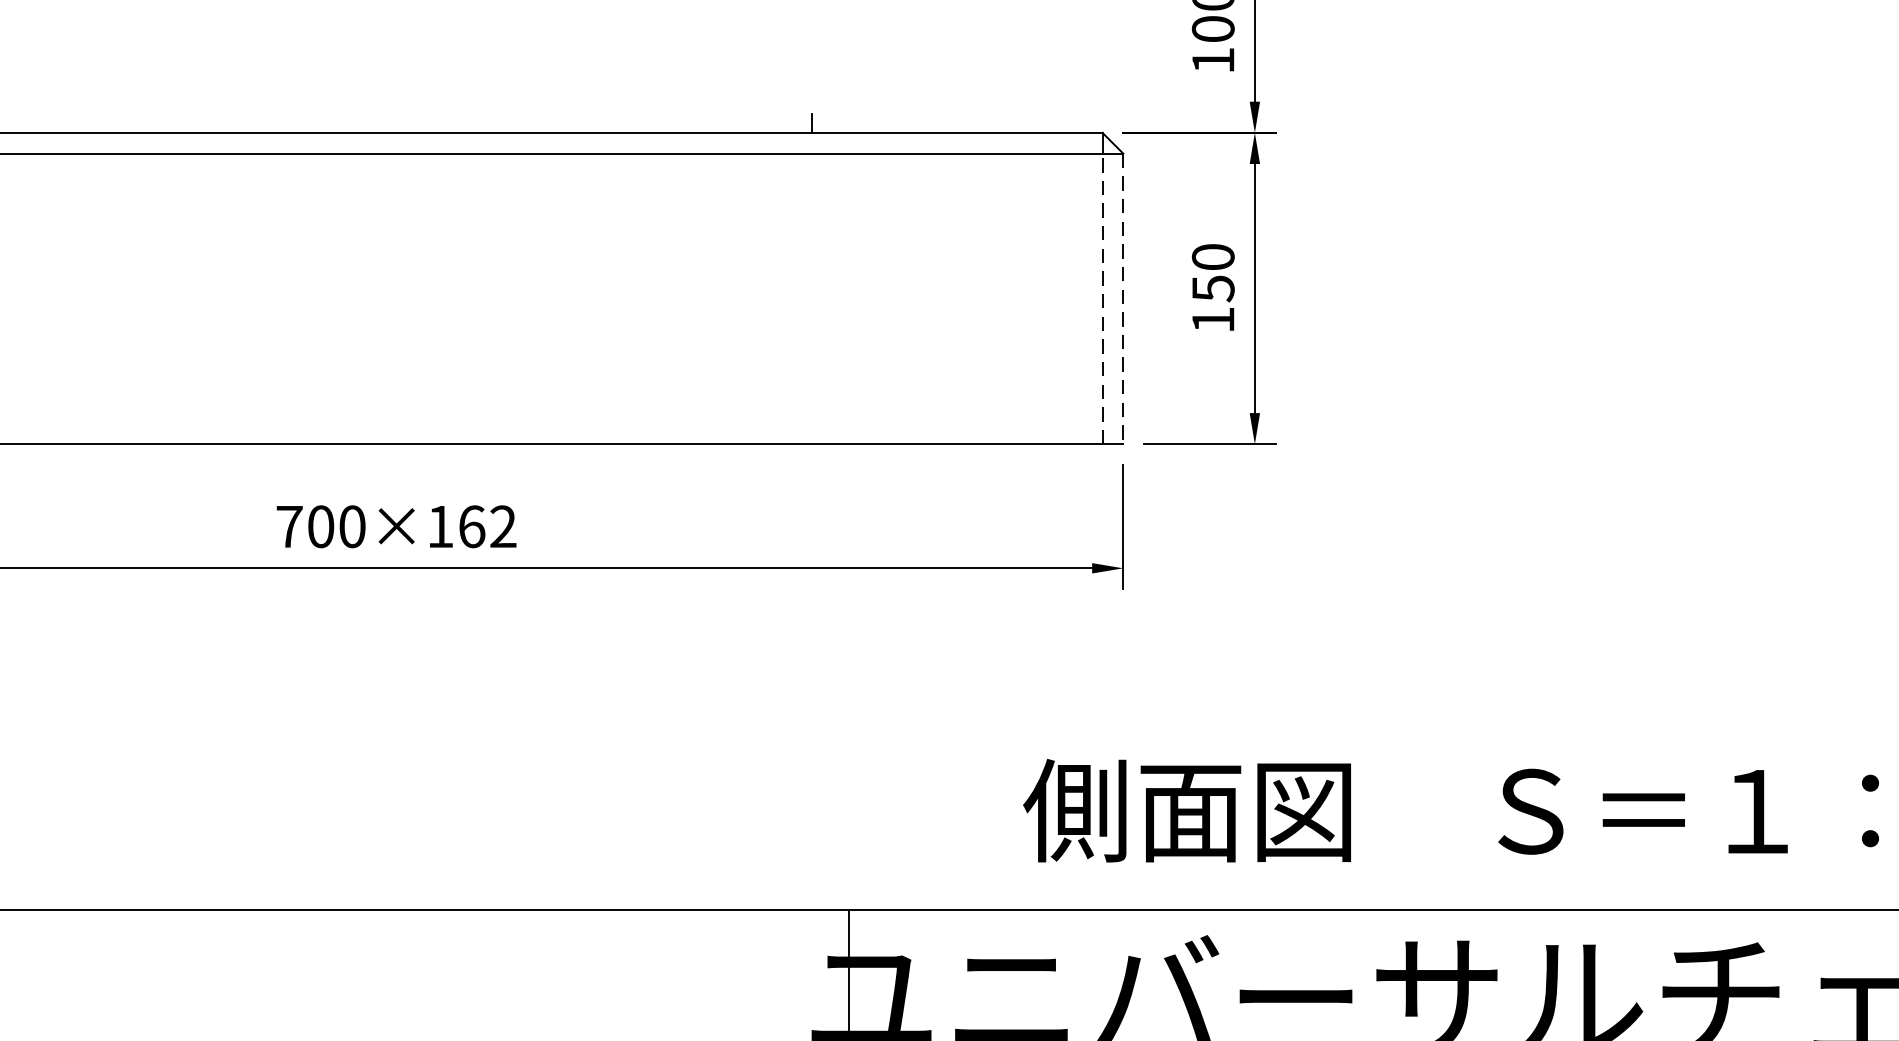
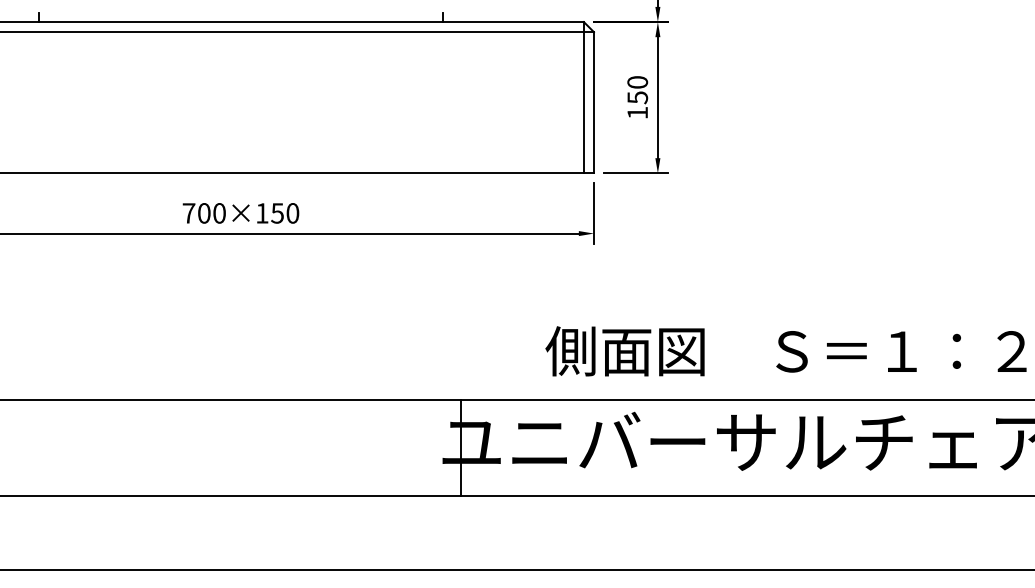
line: (1101, 298) -> (583, 102), dashed -> solid
line: (1122, 298) -> (593, 102), dashed -> solid
text: (488, 526) -> (285, 213), 700×162 -> 700×150

